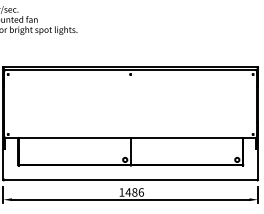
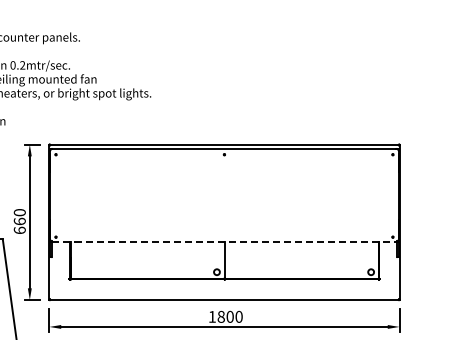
line: (130, 137) -> (224, 241), solid -> dashed
text: (134, 192) -> (229, 316), 1486 -> 1800

